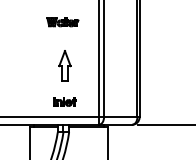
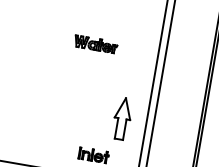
part: (62, 22) -> (95, 44), moved
part: (64, 65) -> (121, 117), moved

